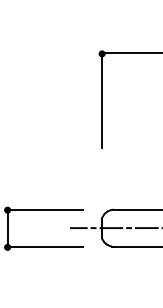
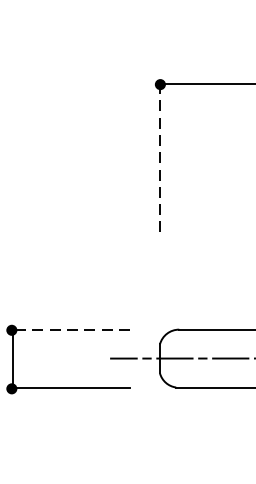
line: (101, 100) -> (159, 157), solid -> dashed
line: (44, 209) -> (69, 329), solid -> dashed

